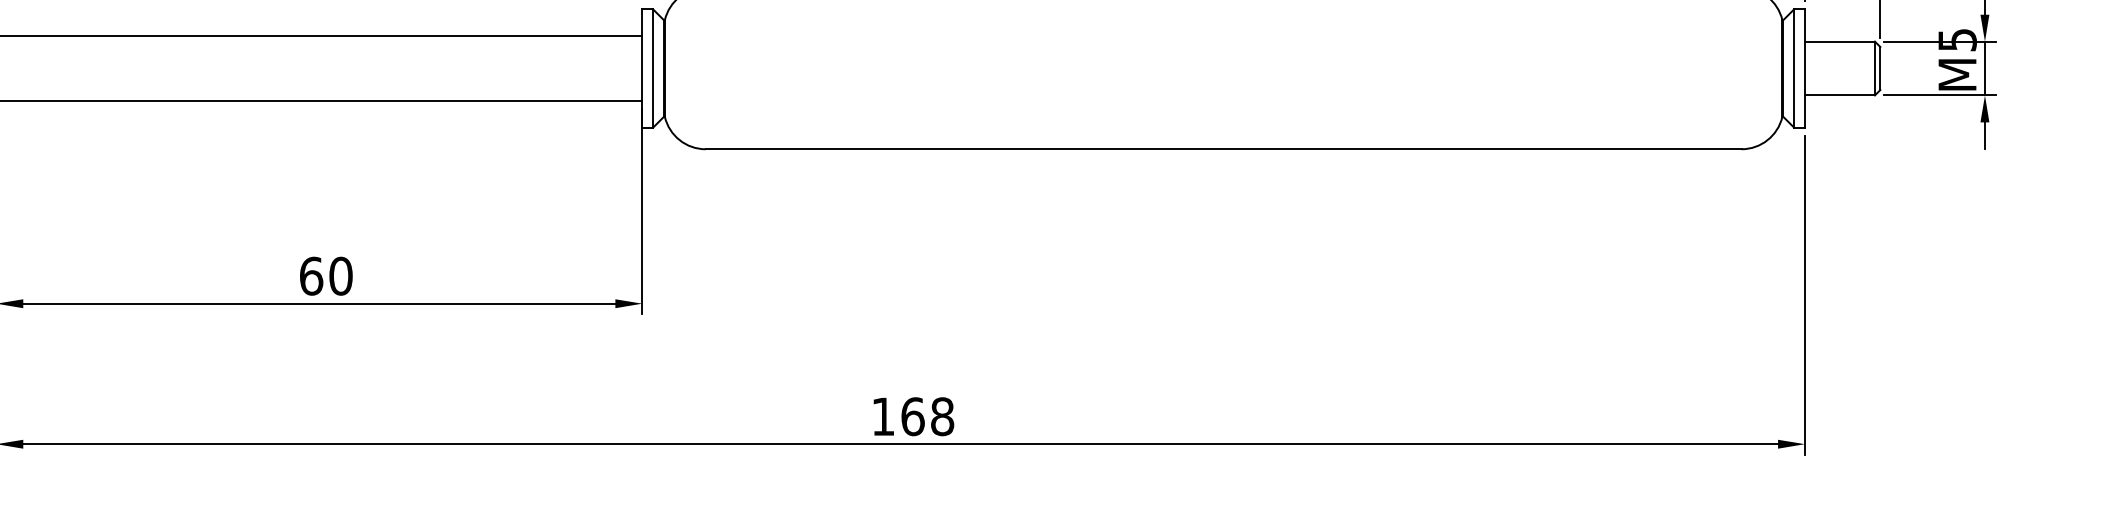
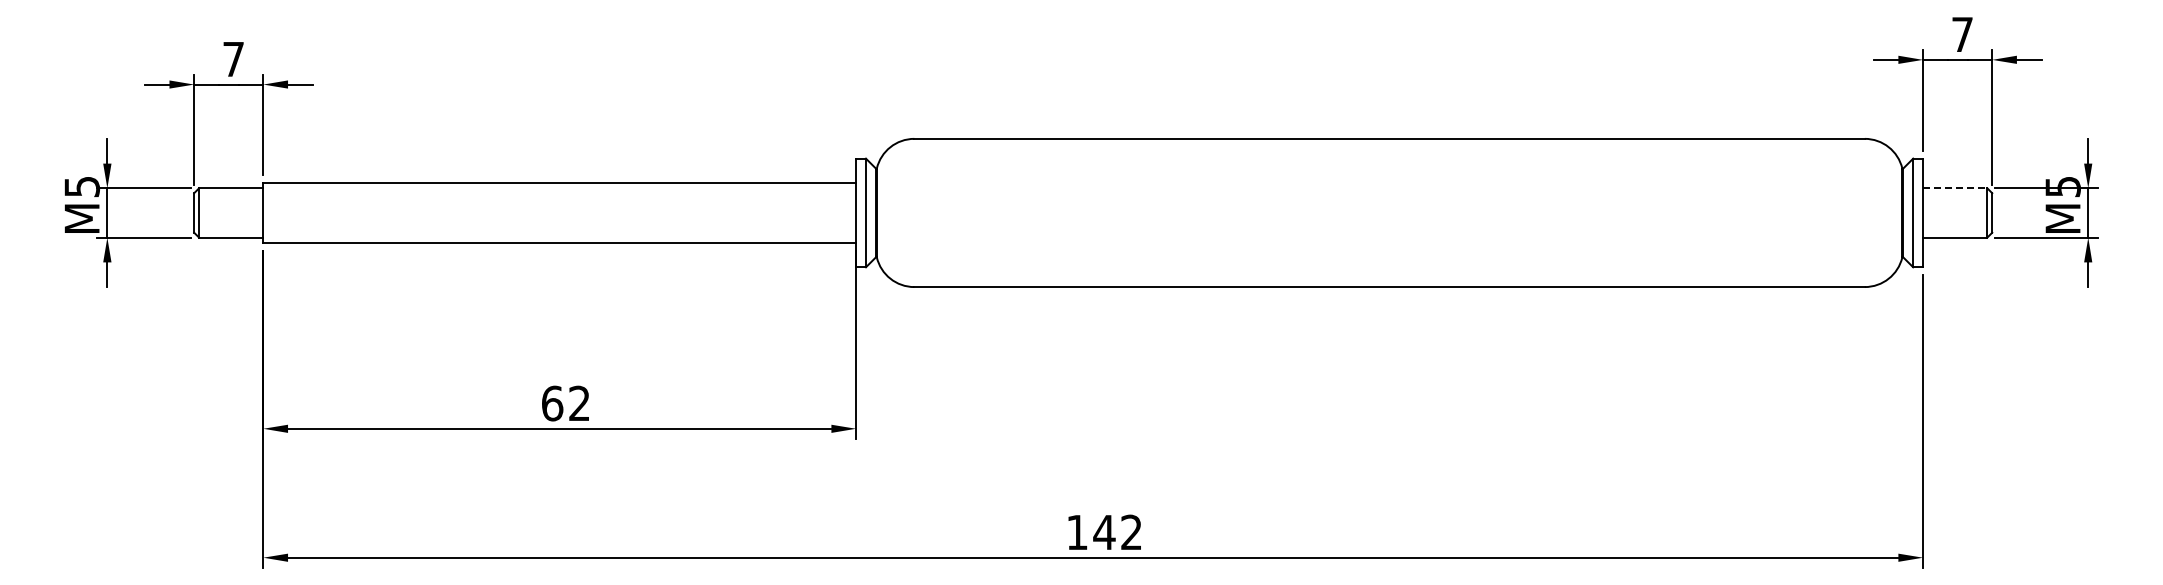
line: (1840, 41) -> (1955, 188), solid -> dashed
text: (340, 276) -> (579, 403), 60 -> 62
text: (927, 416) -> (1117, 532), 168 -> 142

